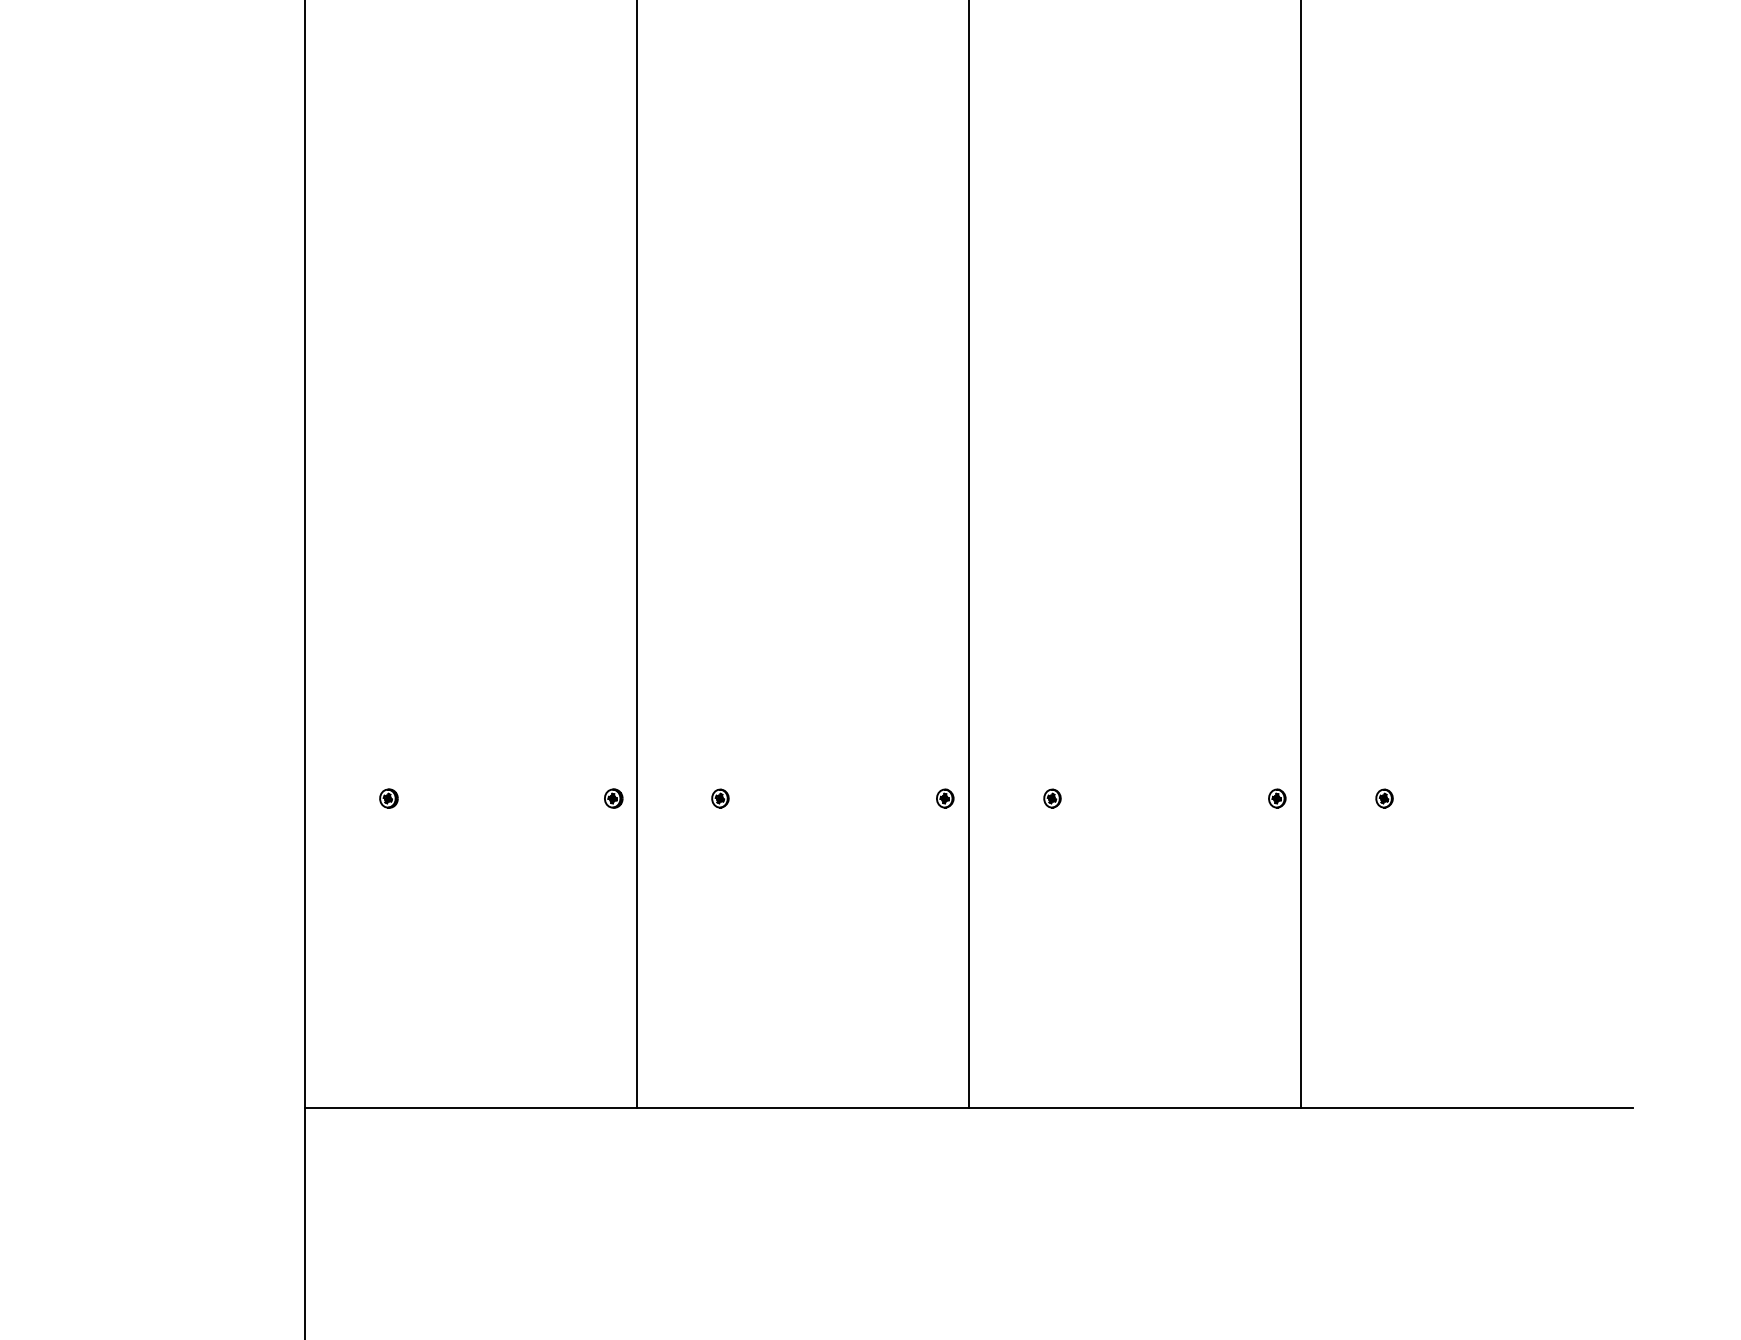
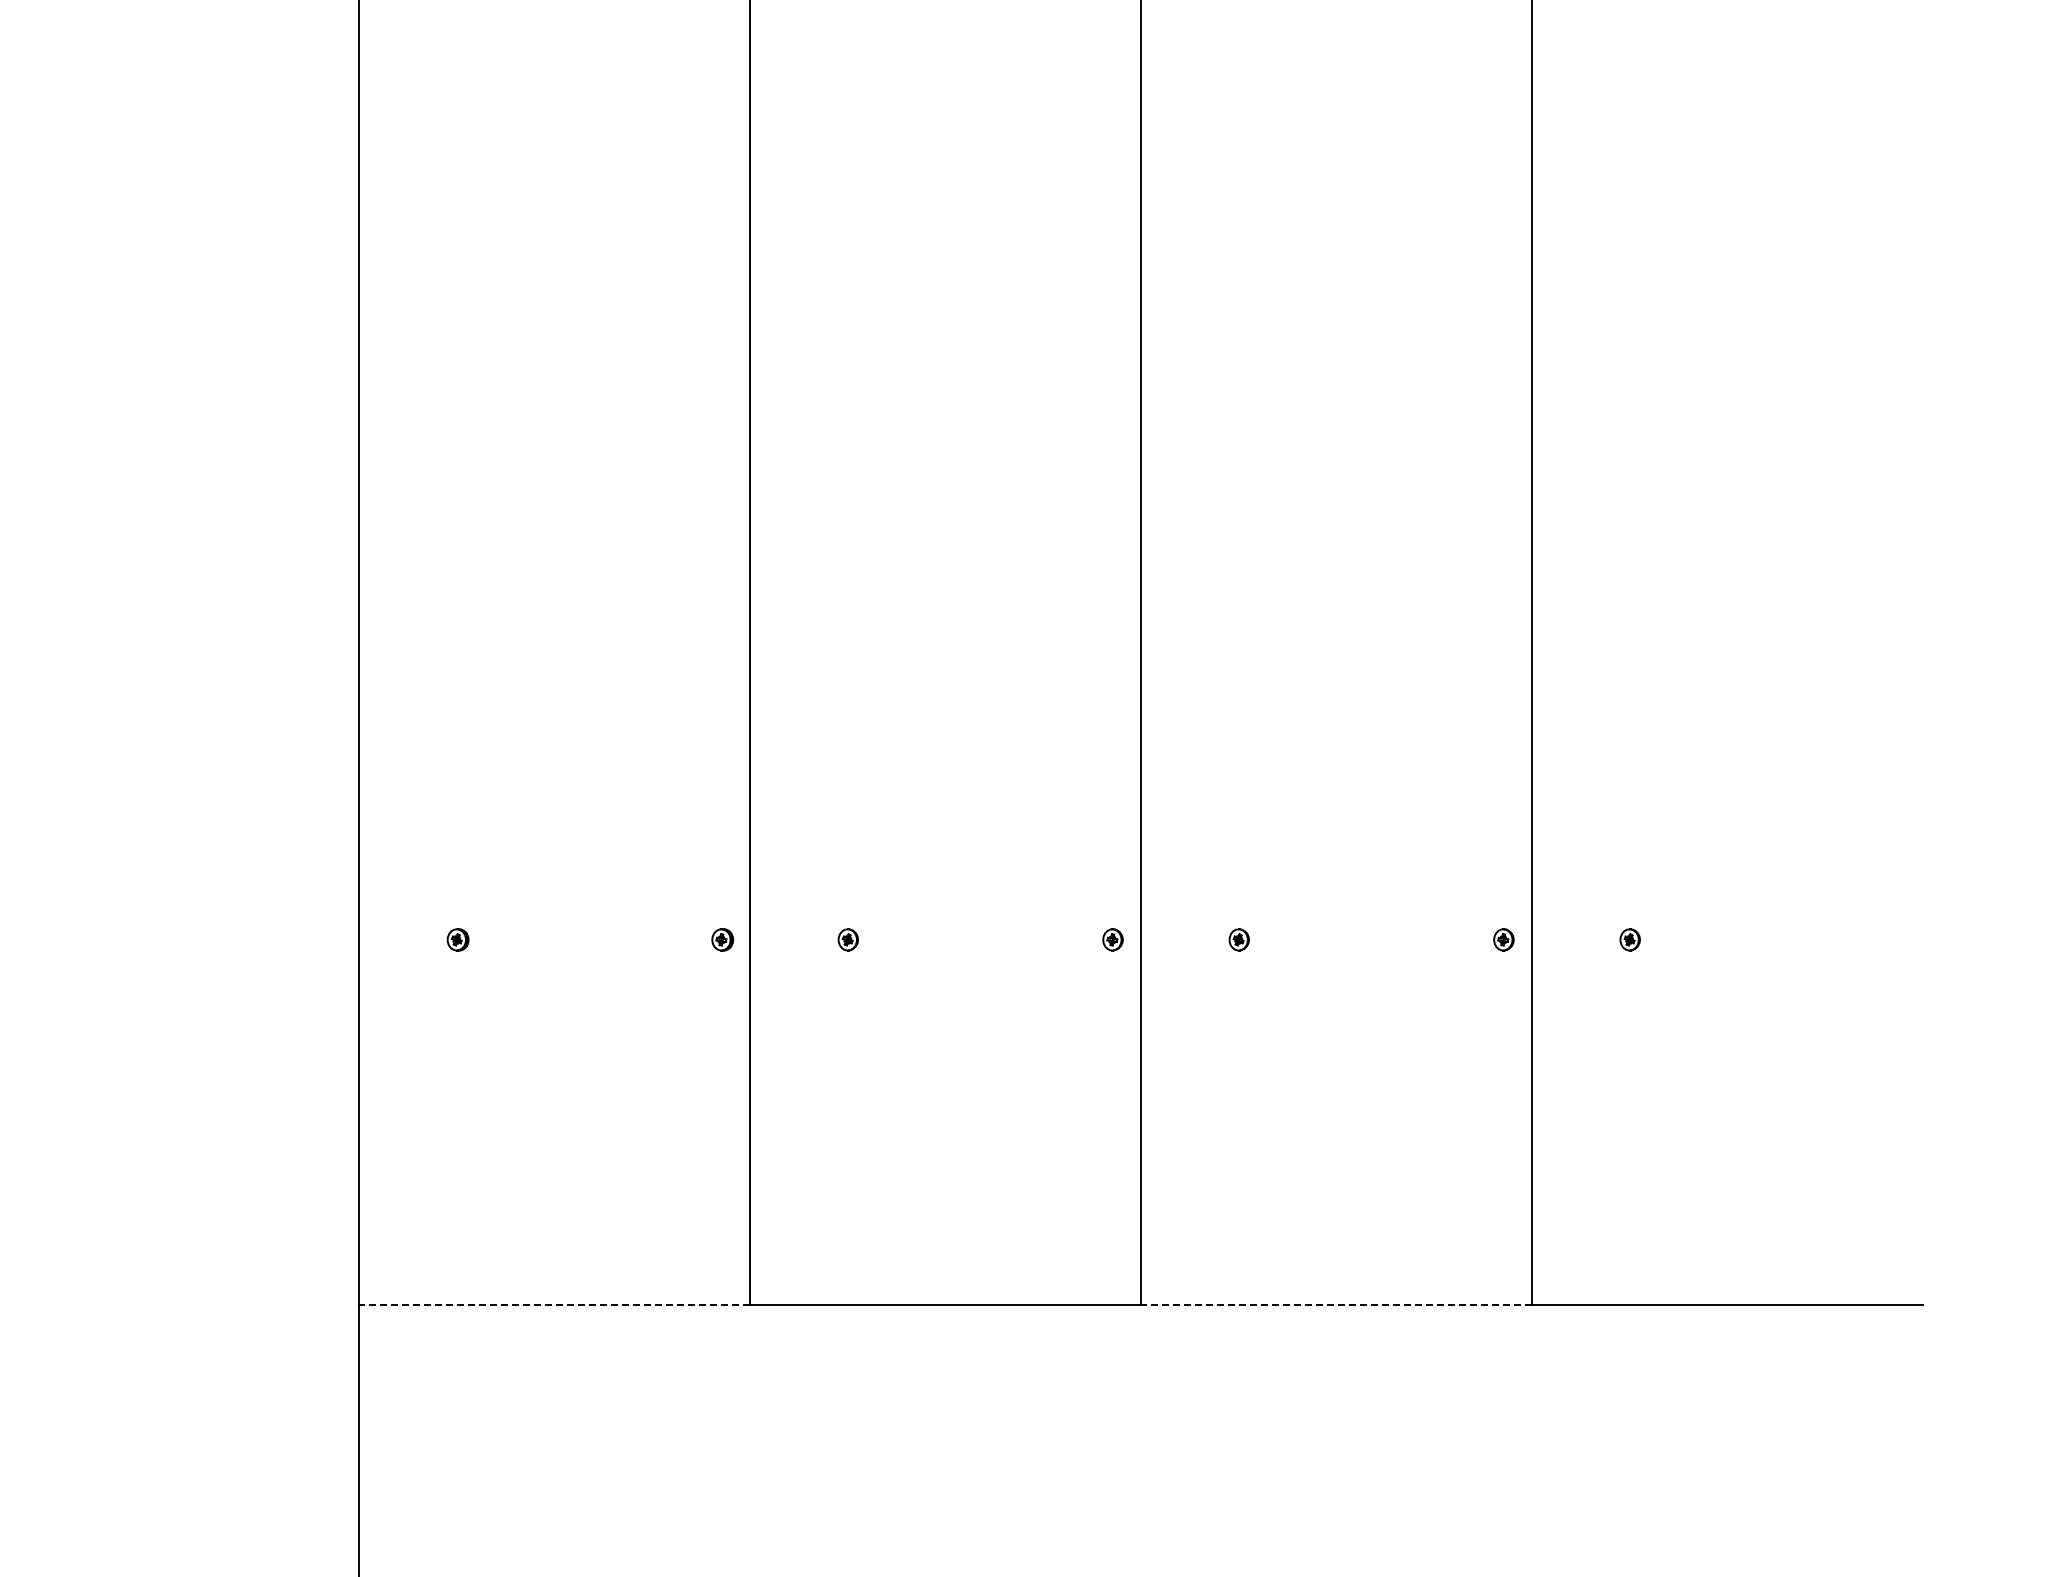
line: (470, 1108) -> (554, 1304), solid -> dashed
line: (1135, 1108) -> (1336, 1304), solid -> dashed

